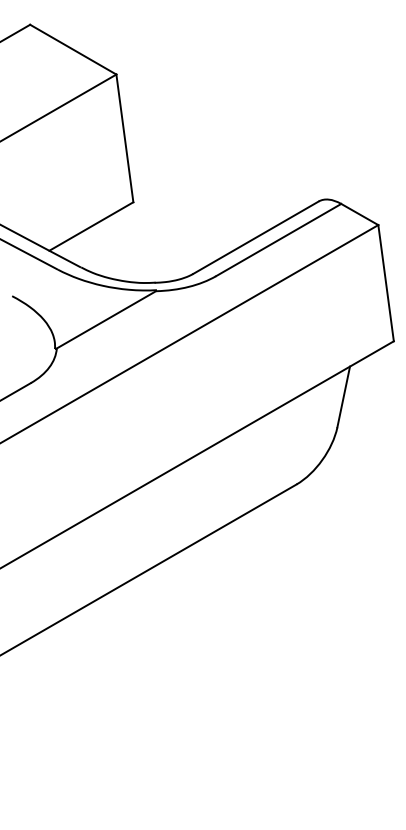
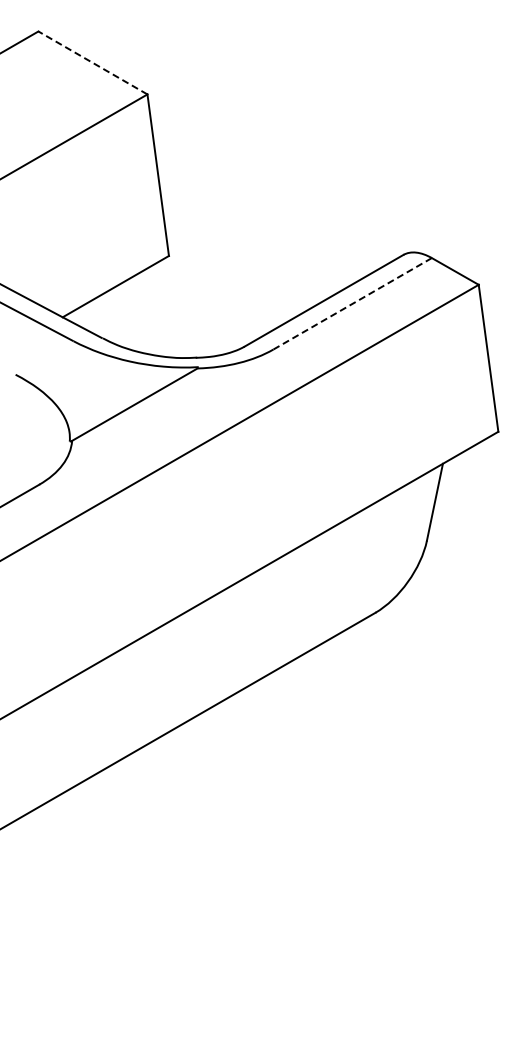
line: (72, 49) -> (92, 62), solid -> dashed
line: (278, 240) -> (352, 304), solid -> dashed

